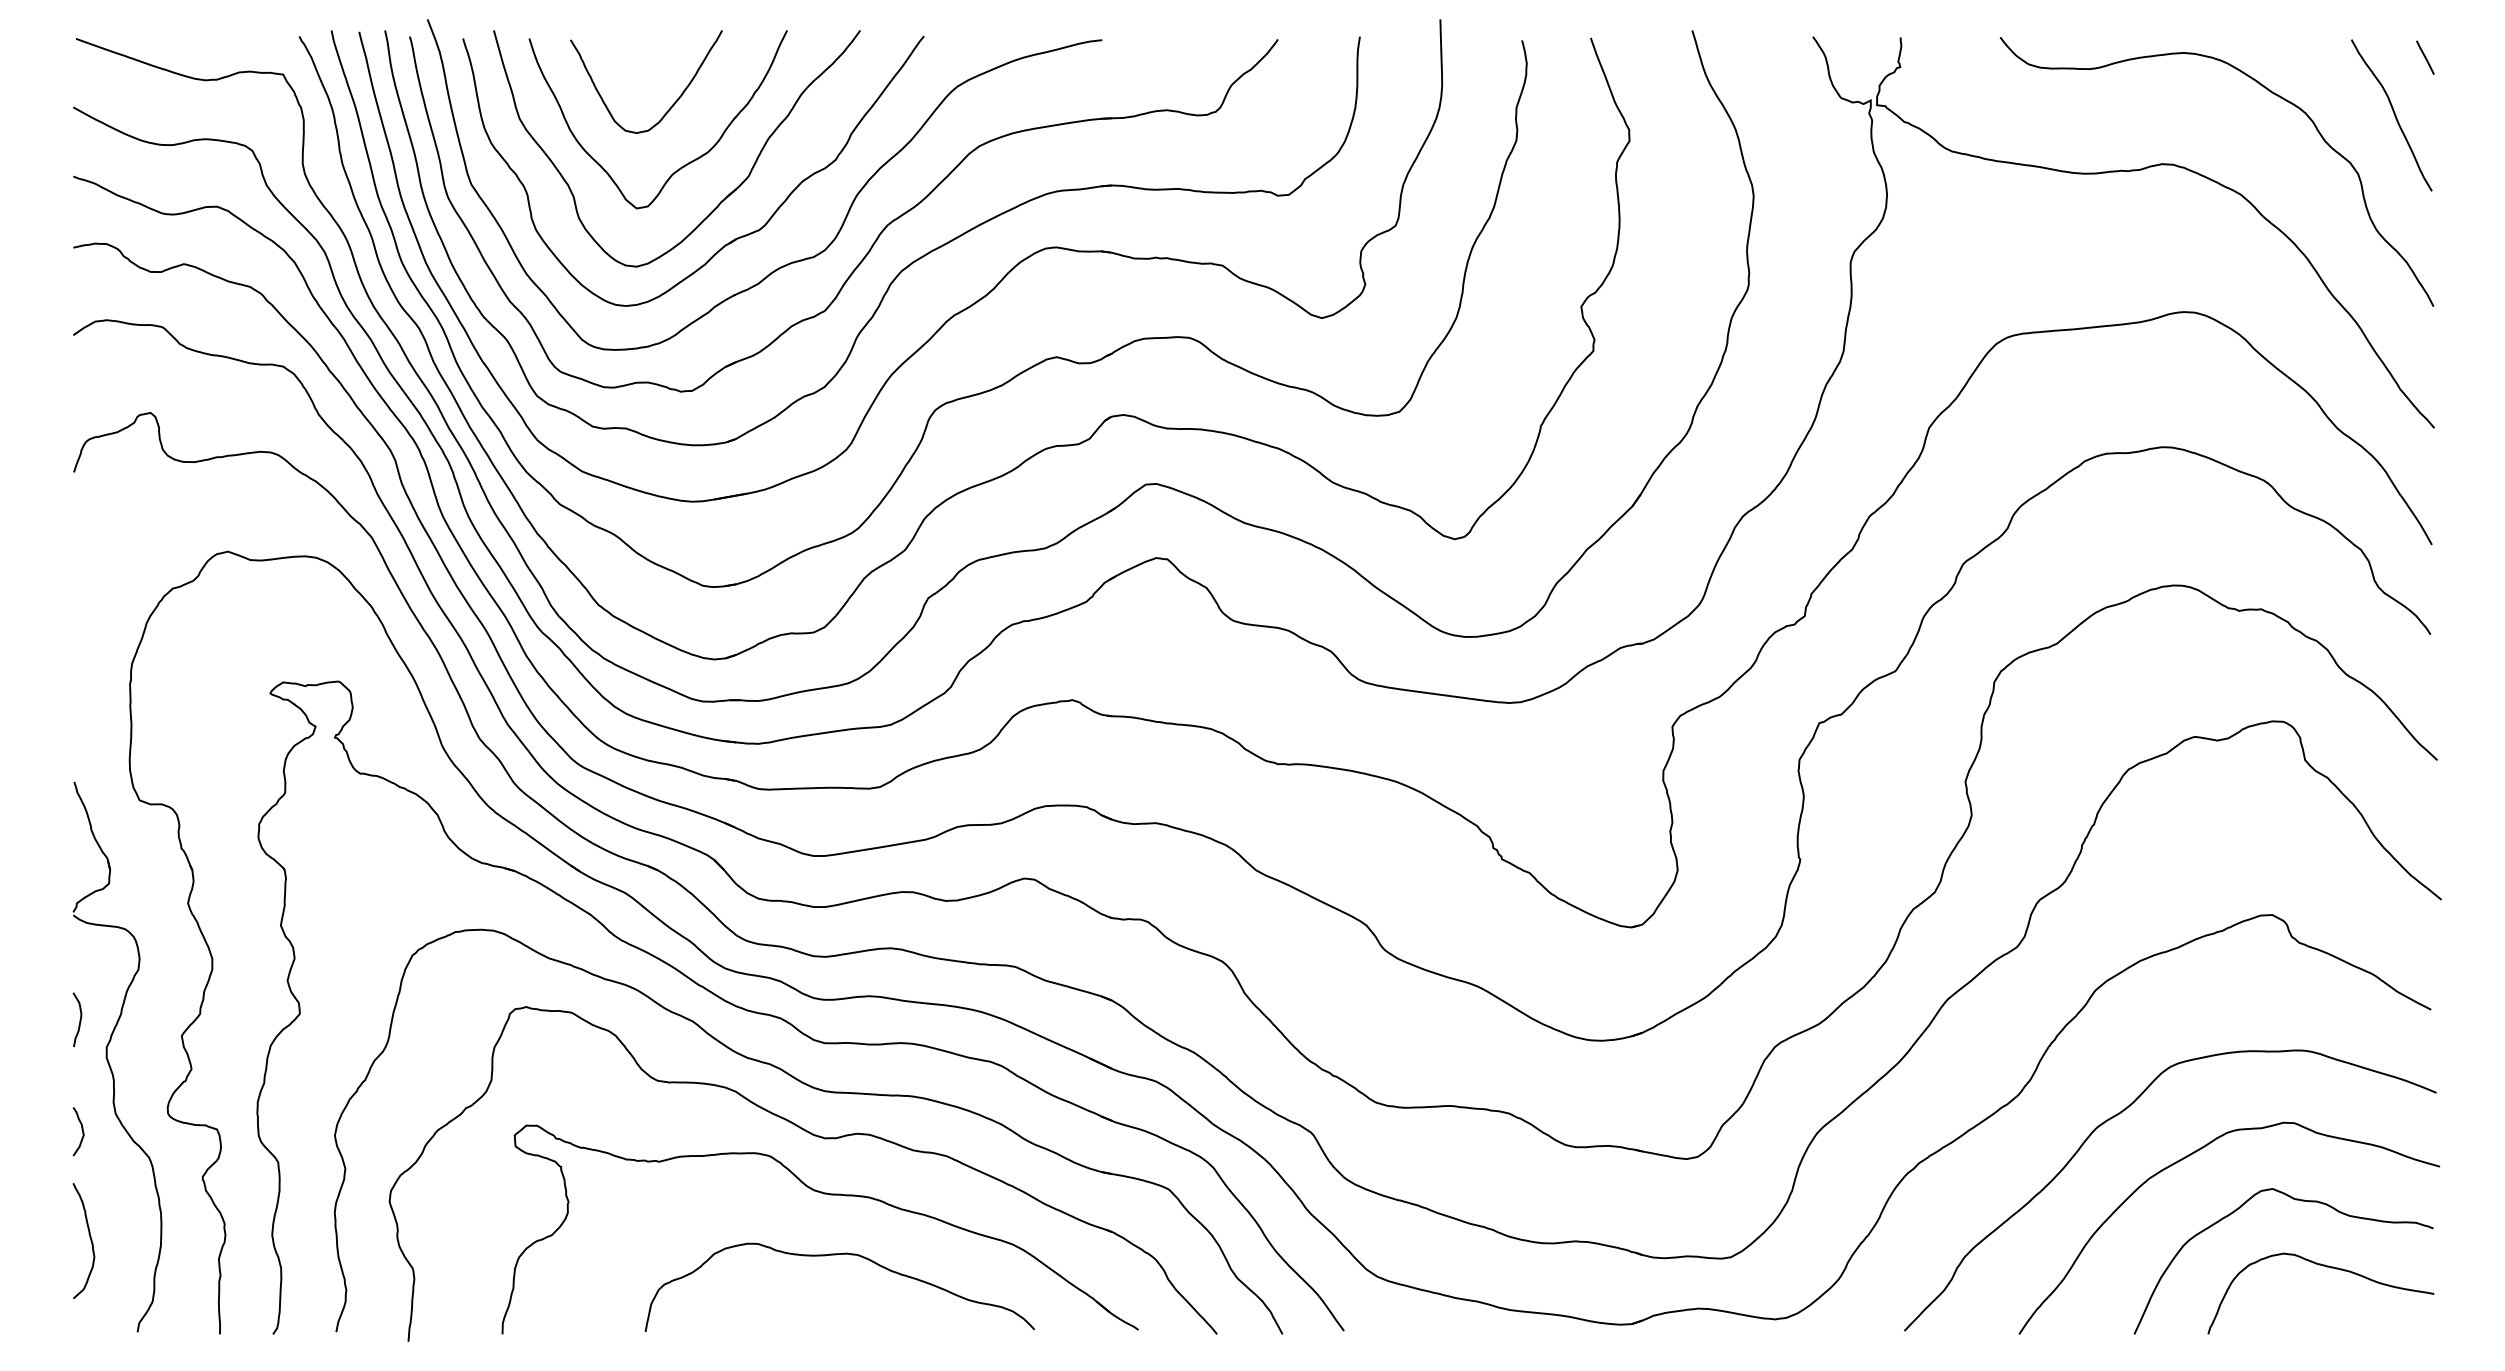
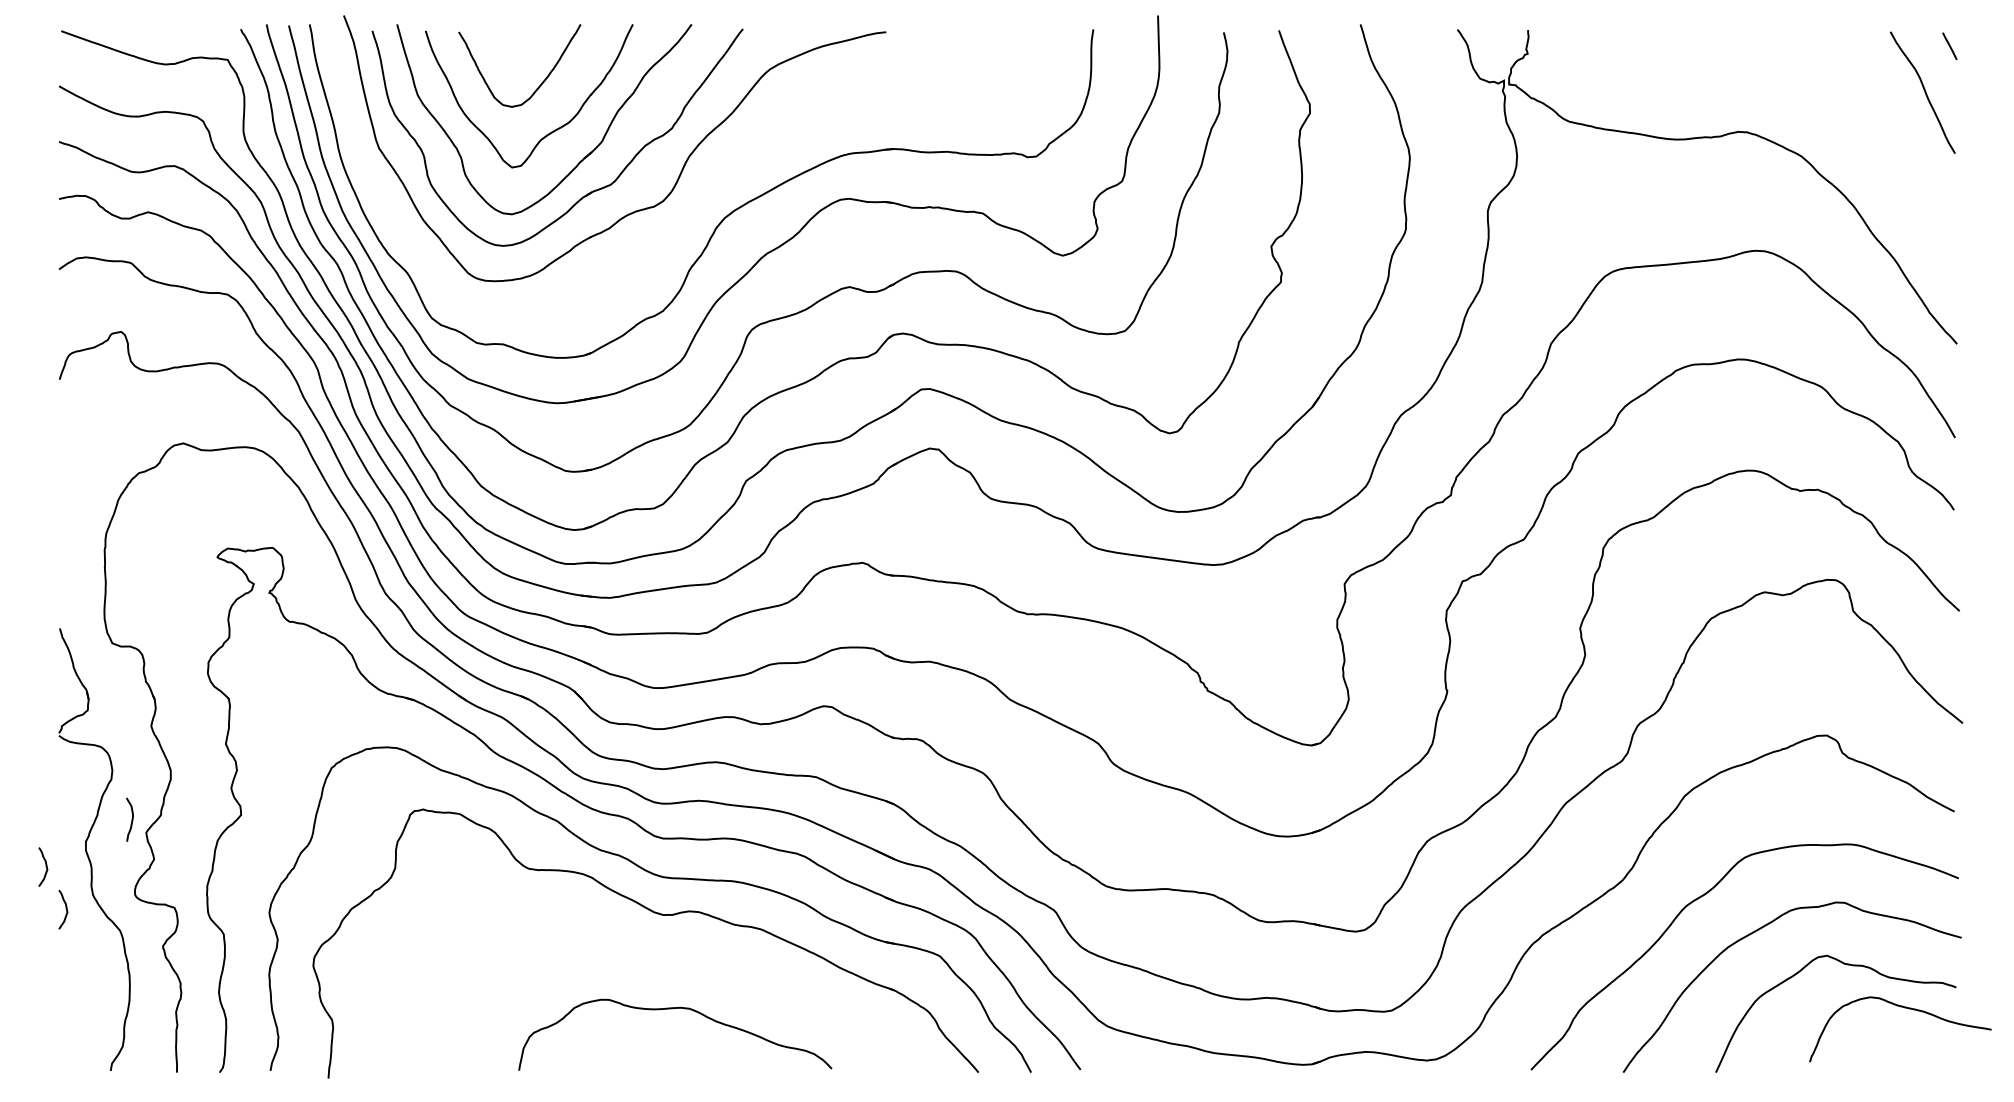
curve: (2270, 92) -> (1825, 74), removed
part: (878, 234) -> (706, 188), removed
curve: (79, 1019) -> (131, 819), moved
curve: (56, 1076) -> (45, 865), added
part: (824, 1194) -> (662, 960), removed
curve: (89, 1237) -> (72, 994), removed
curve: (2326, 1267) -> (1904, 1008), moved

